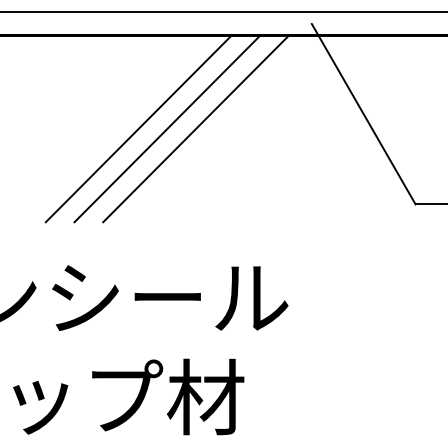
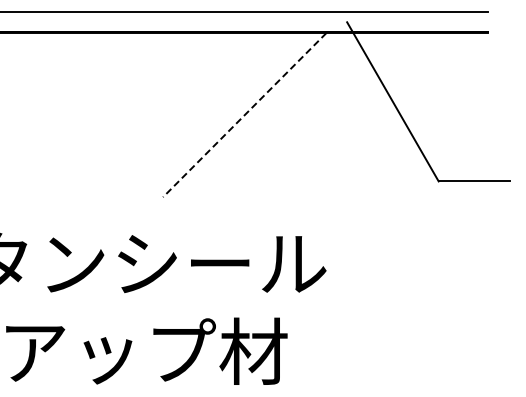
line: (137, 129) -> (193, 115), removed
line: (167, 129) -> (219, 115), removed
line: (195, 129) -> (244, 115), solid -> dashed

